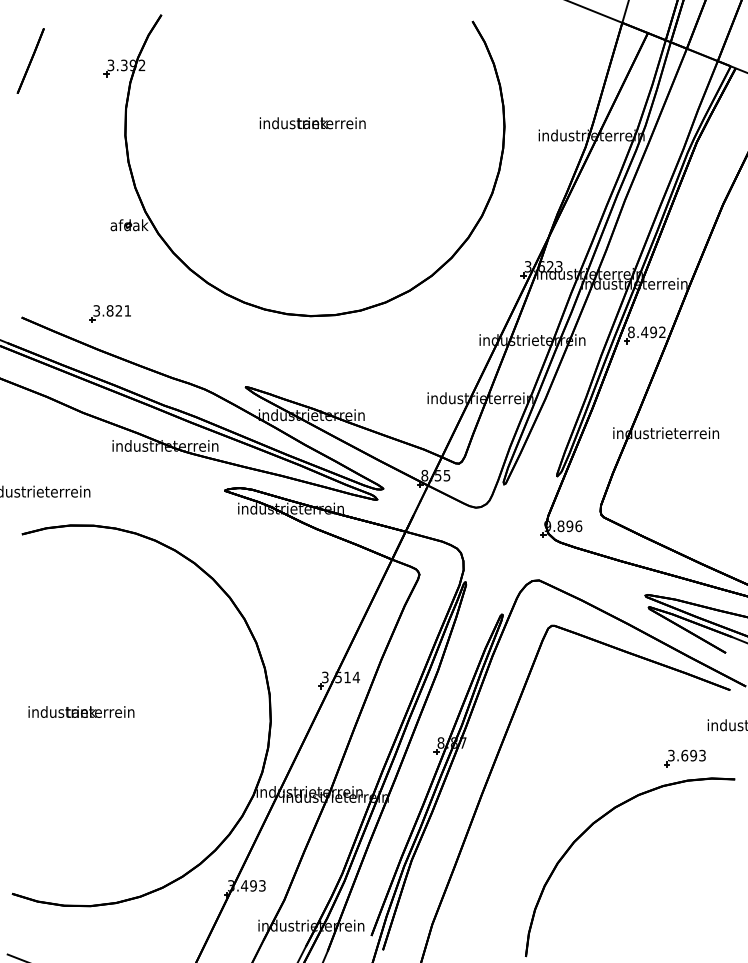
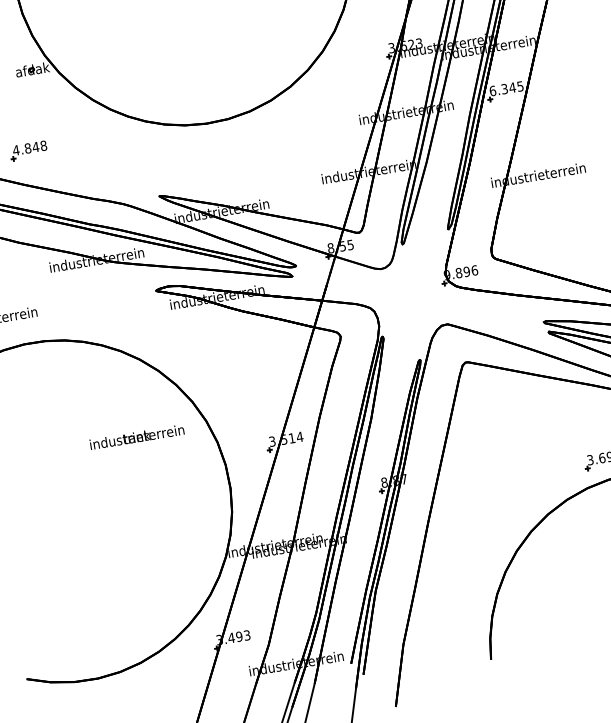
text: (112, 310) -> (30, 147), 3.821 -> 4.848
text: (646, 332) -> (506, 88), 8.492 -> 6.345
text: (81, 711) -> (137, 436), moved

